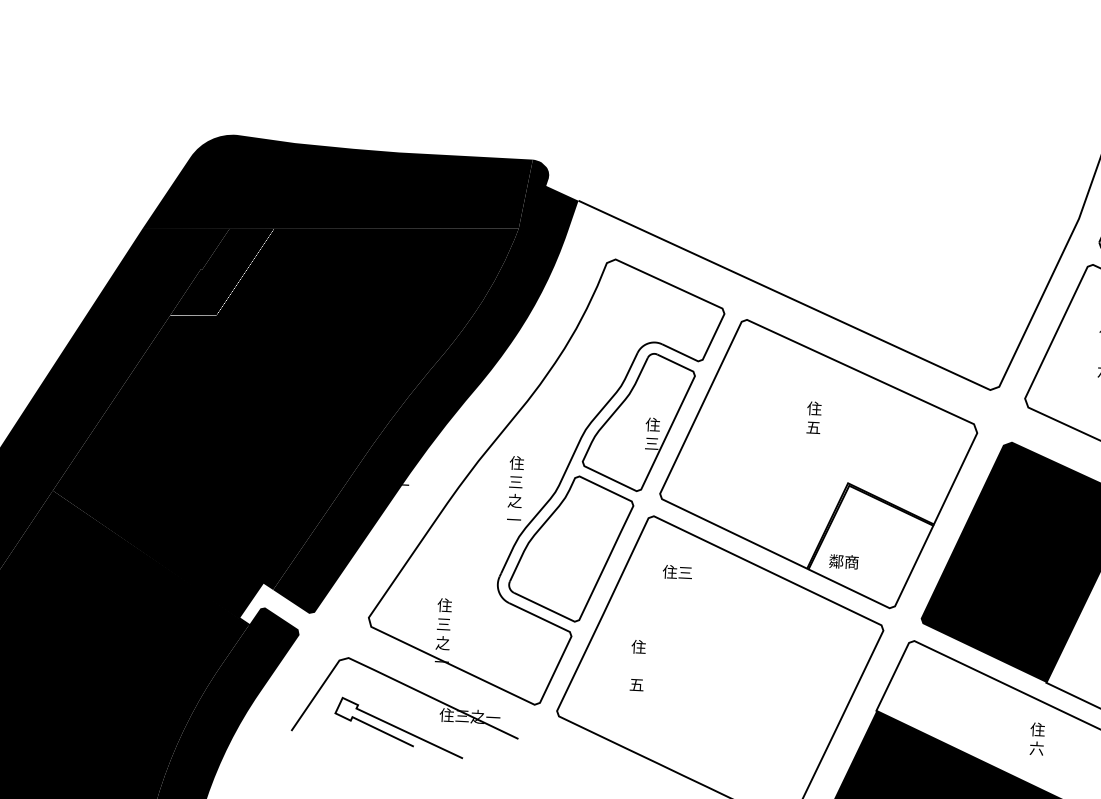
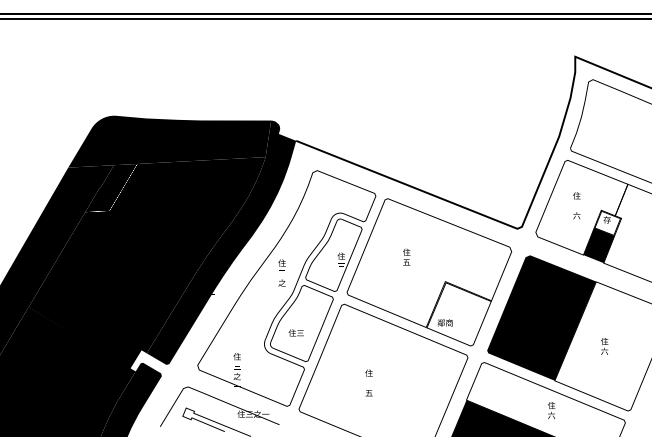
text: (813, 418) -> (406, 257), moved
text: (514, 480) -> (281, 272), moved
text: (675, 571) -> (295, 332), moved
text: (636, 664) -> (368, 382), moved

